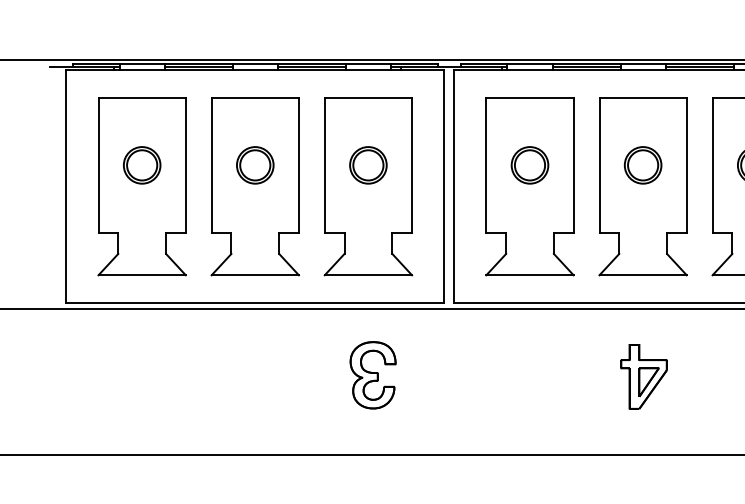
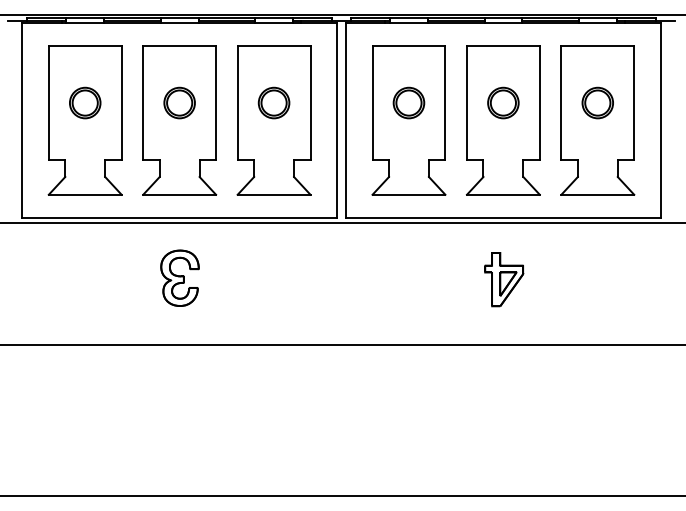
part: (372, 374) -> (179, 277), moved

